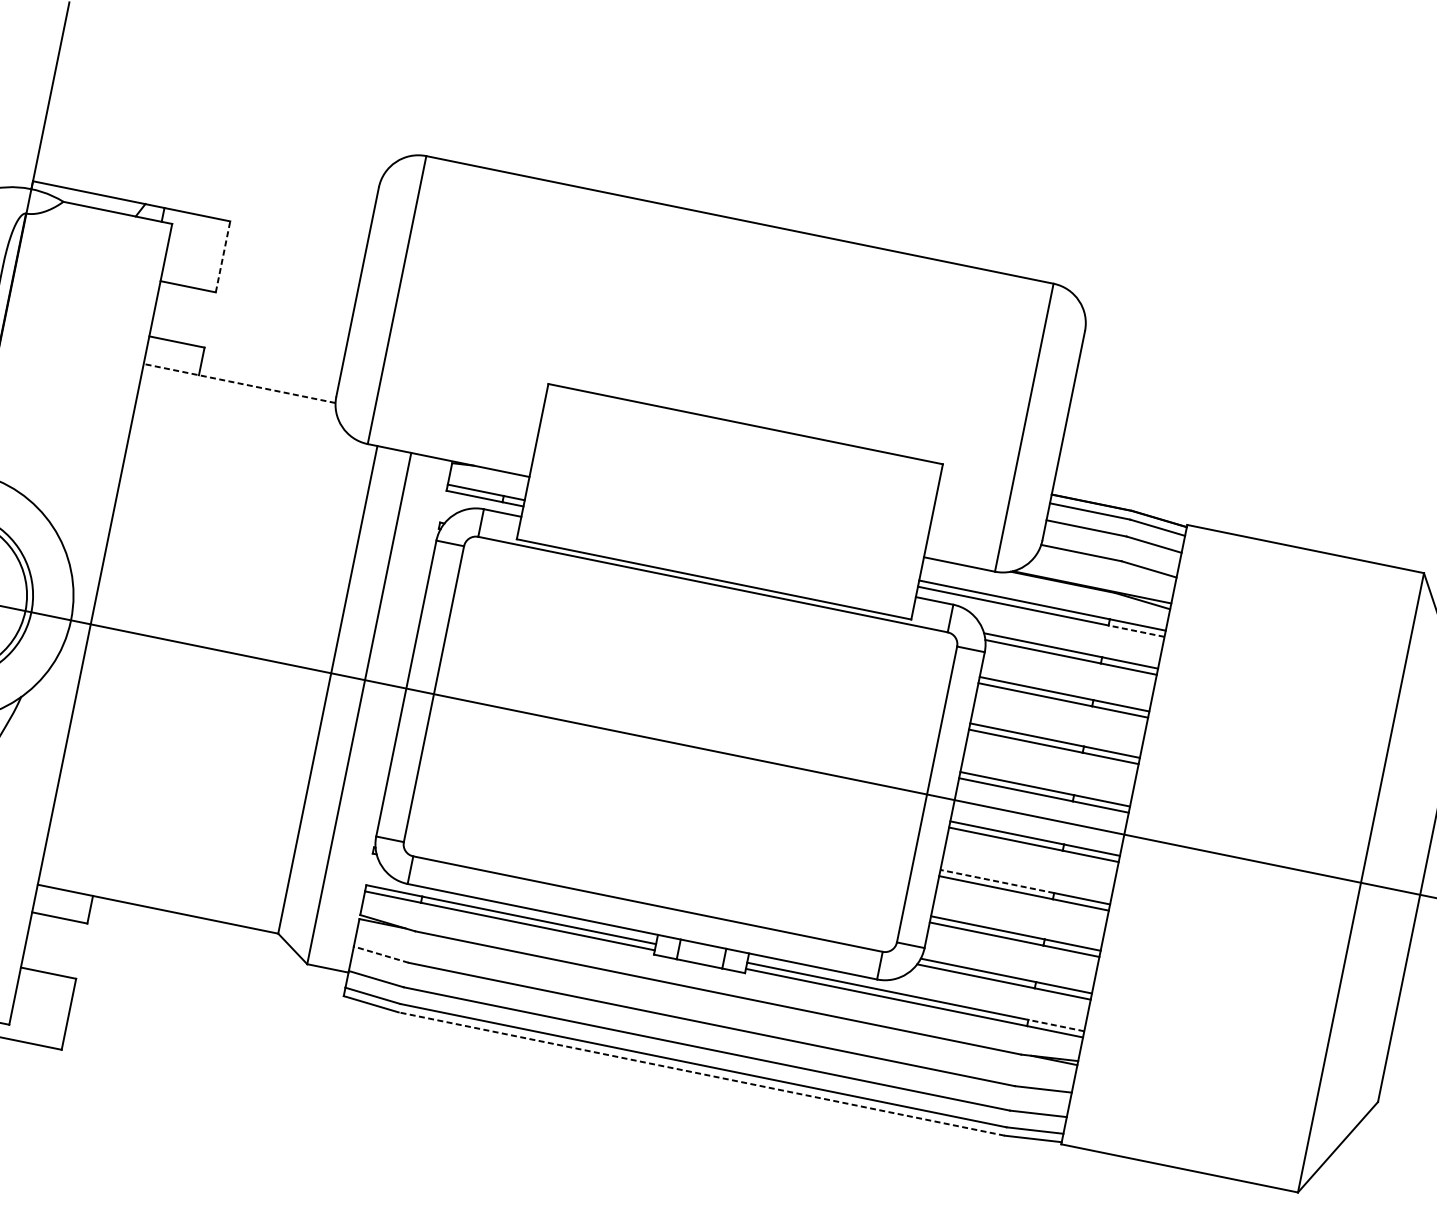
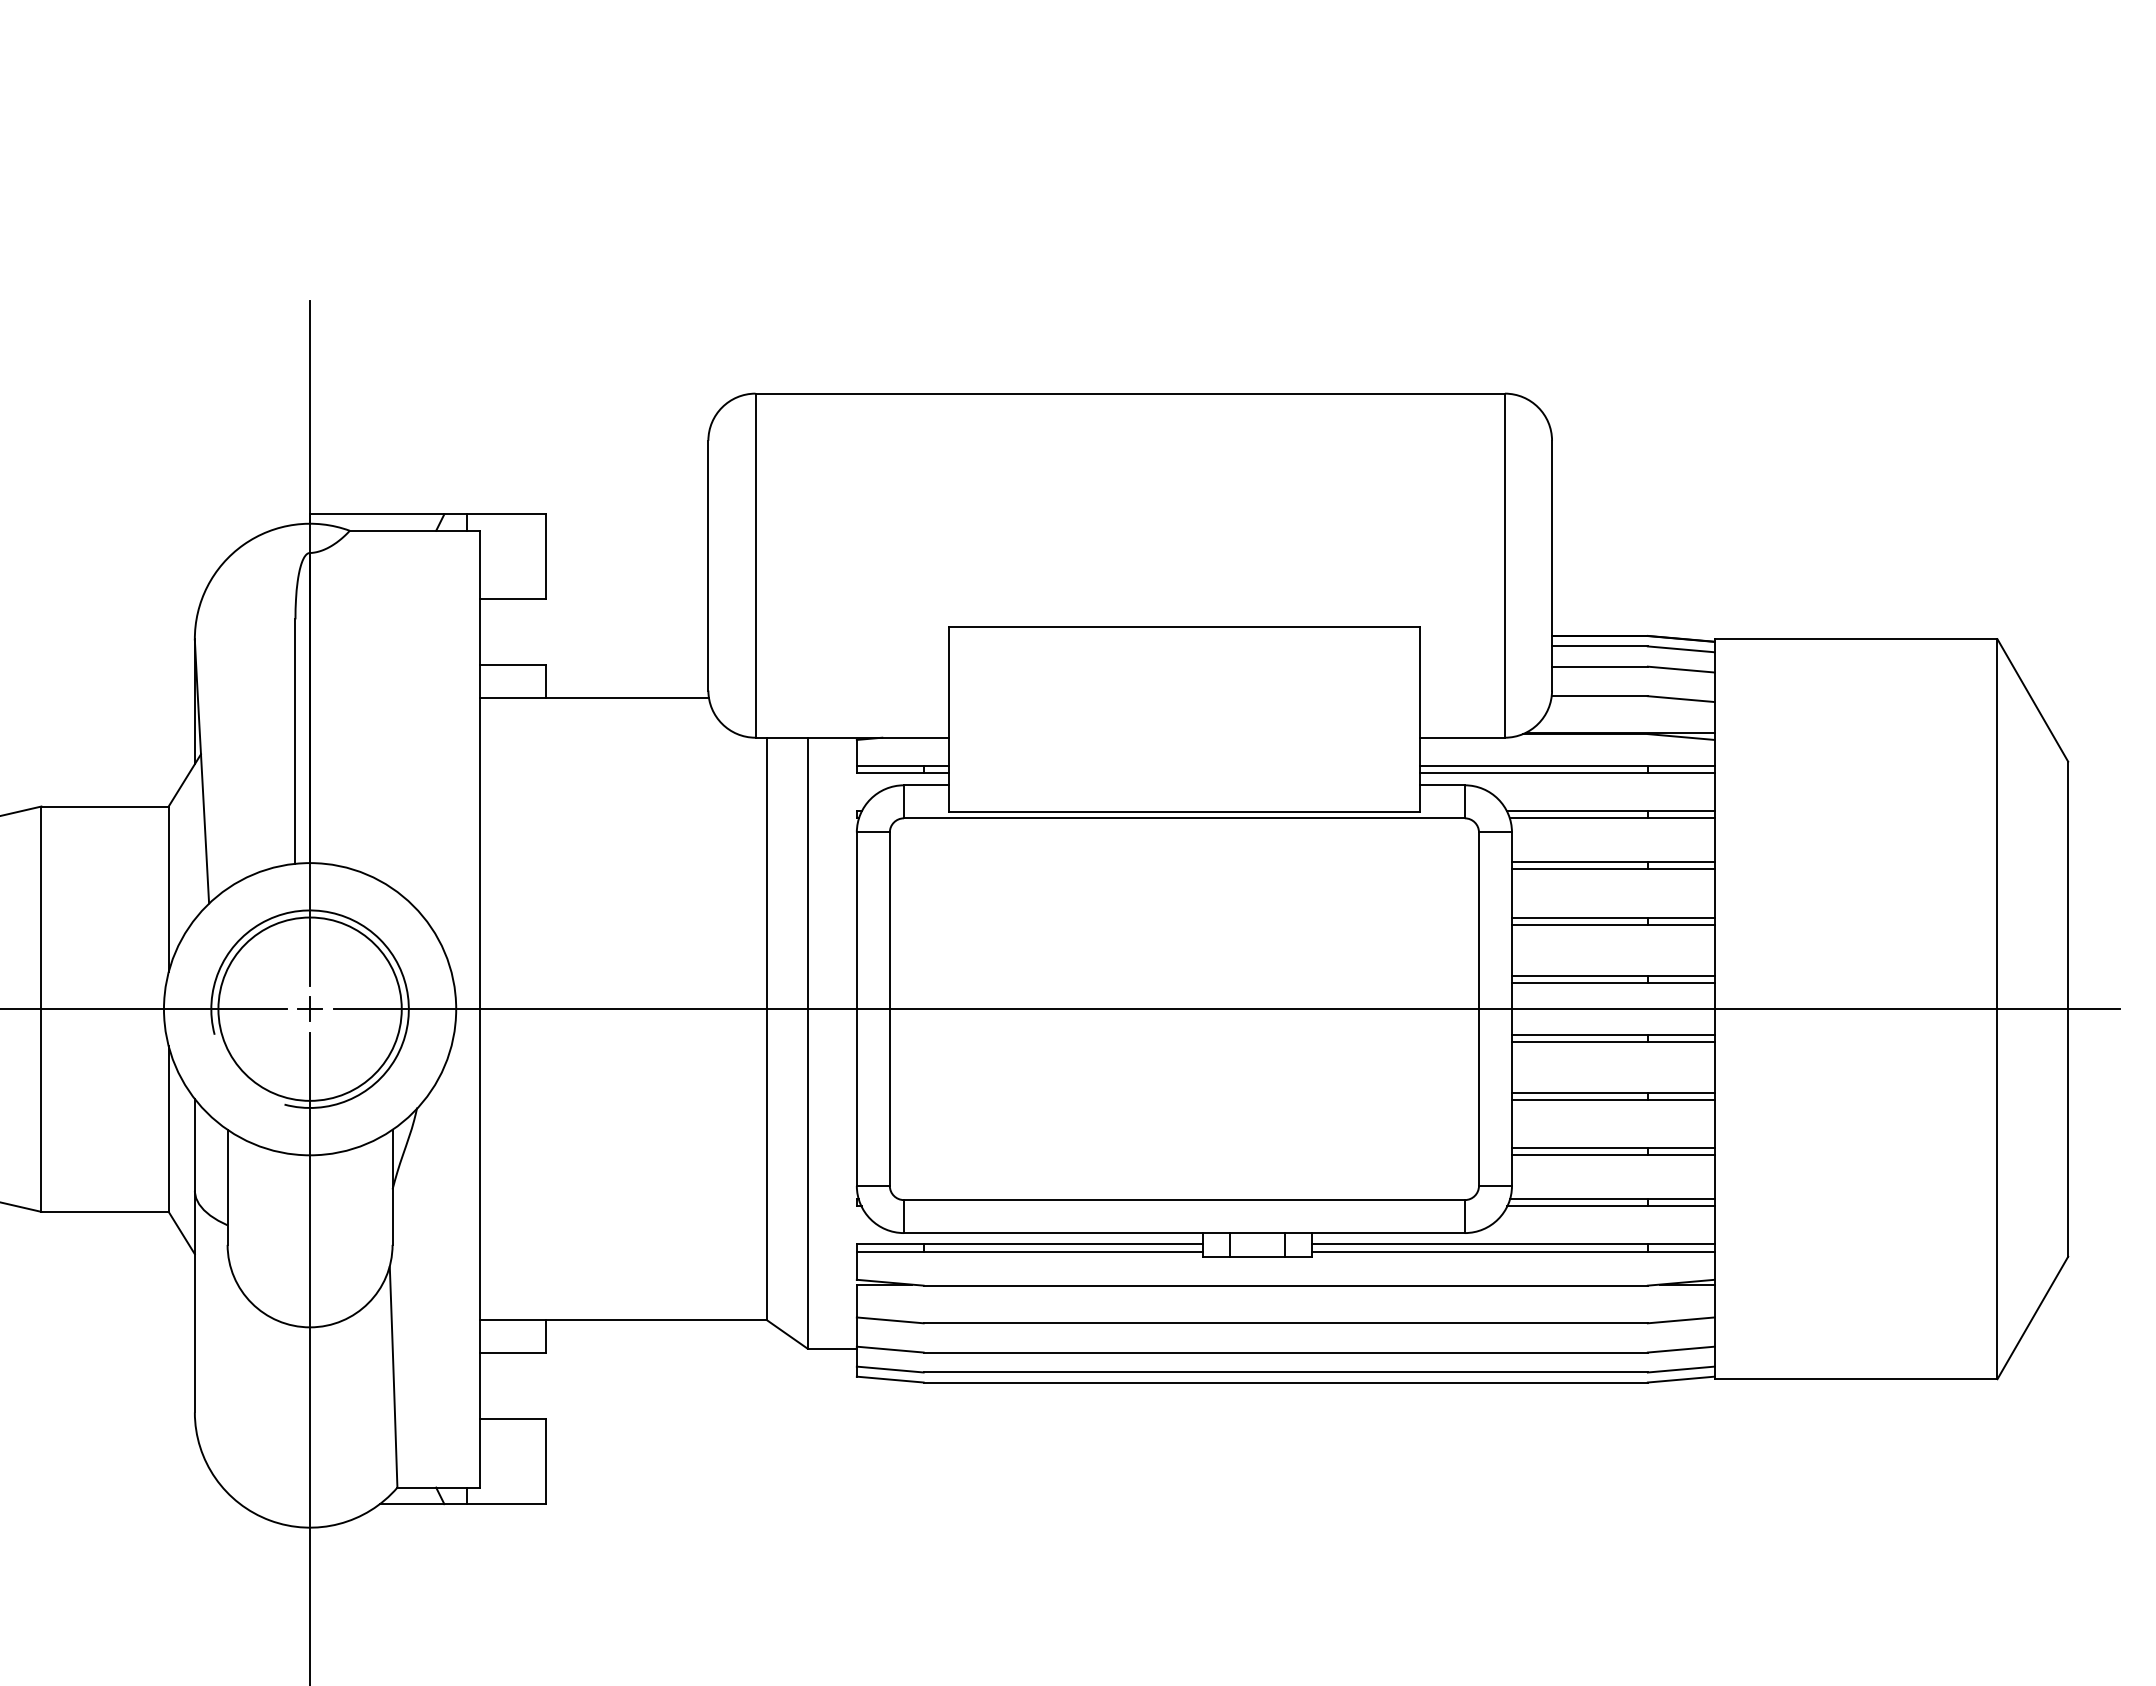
line: (222, 256) -> (545, 556), dashed -> solid
line: (239, 383) -> (594, 698), dashed -> solid
line: (1136, 630) -> (1680, 772), dashed -> solid
line: (996, 881) -> (1579, 1092), dashed -> solid
line: (381, 954) -> (890, 1320), dashed -> solid
line: (1055, 1025) -> (1680, 1244), dashed -> solid
line: (701, 1073) -> (1285, 1382), dashed -> solid

